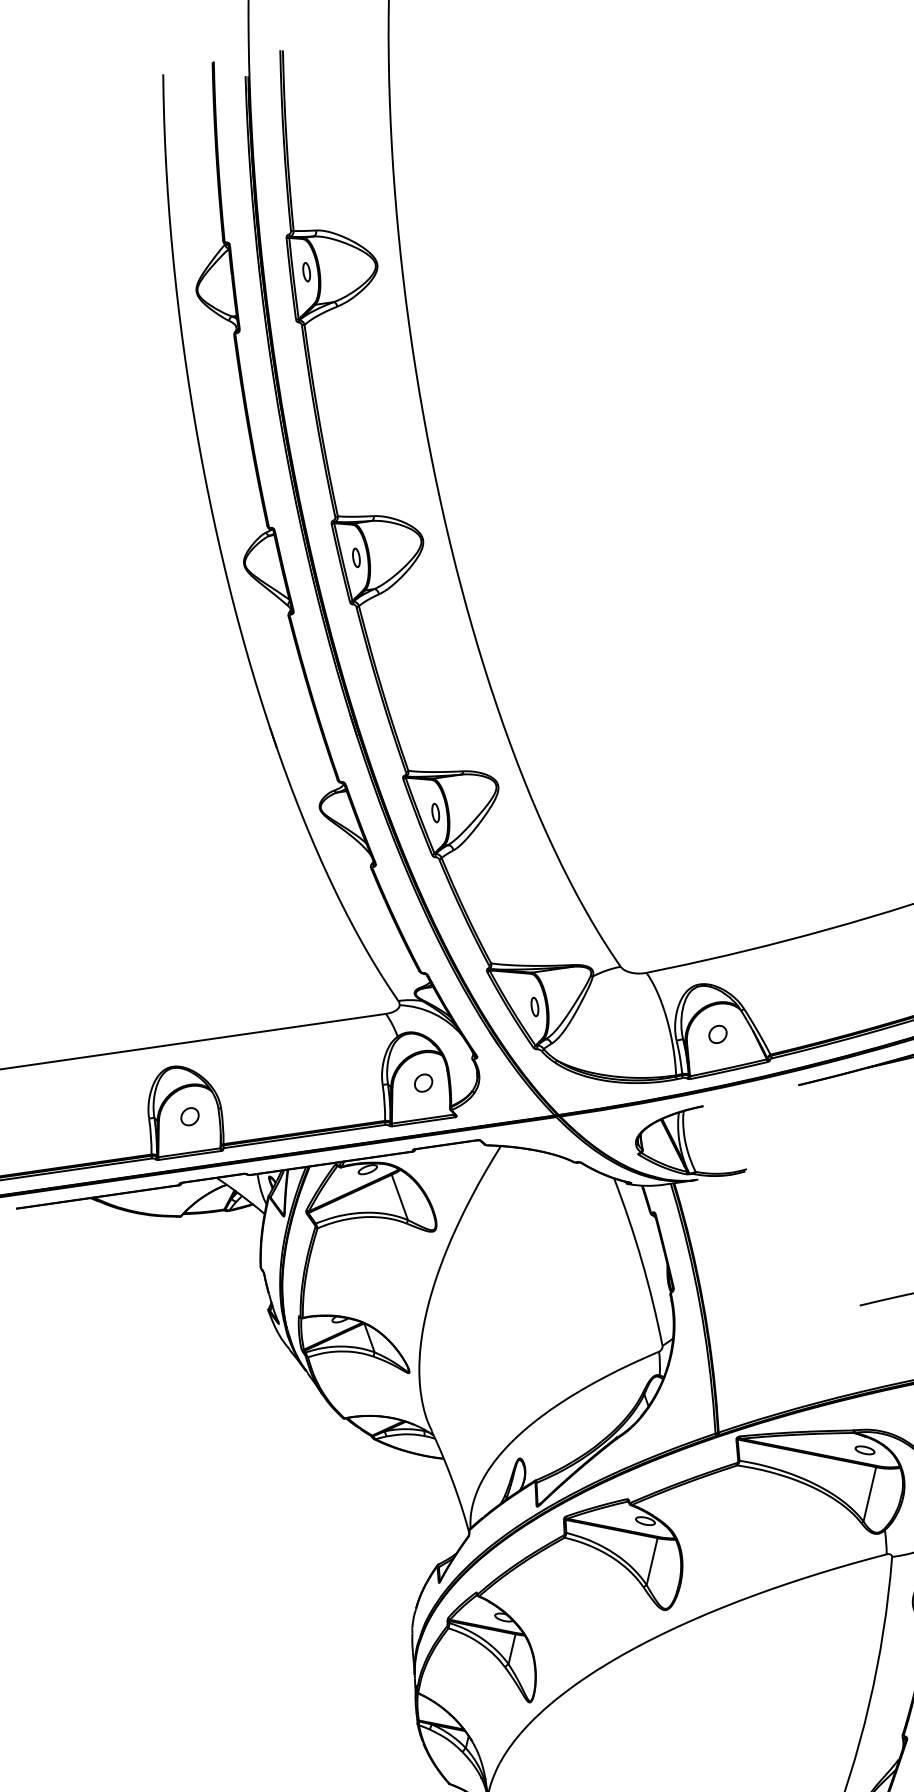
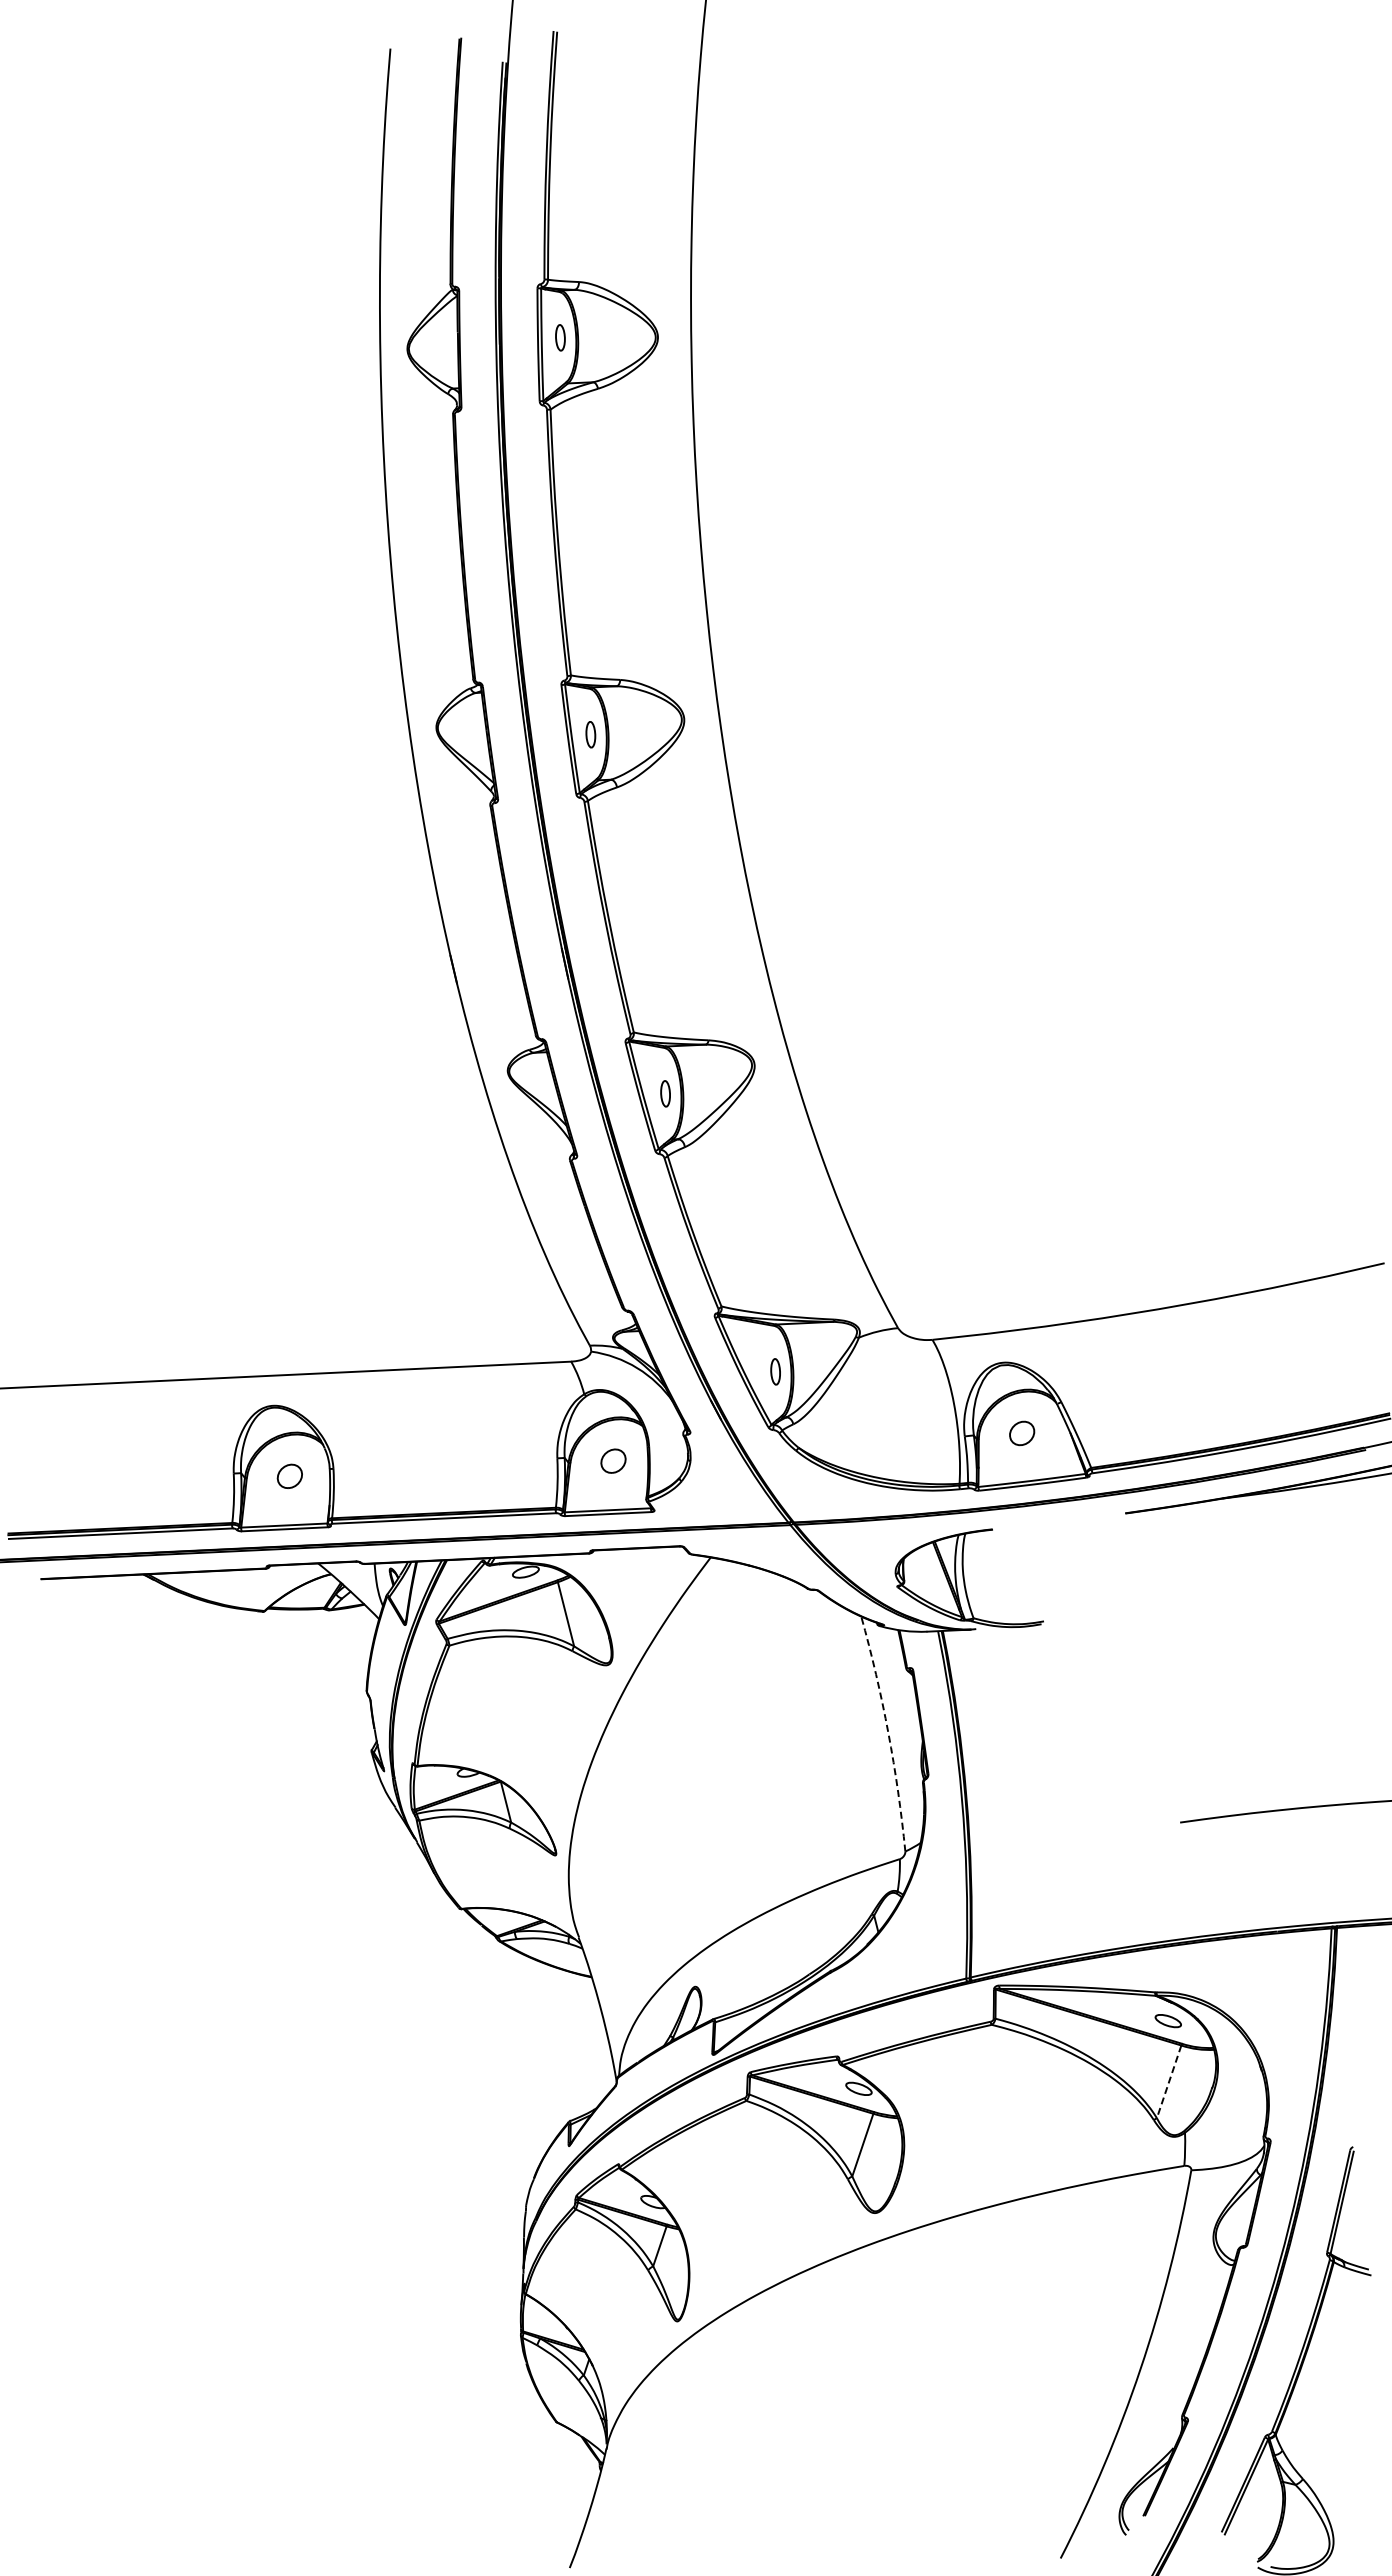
arc: (641, 1260) -> (888, 1732), solid -> dashed
line: (869, 1494) -> (1168, 2082), solid -> dashed

